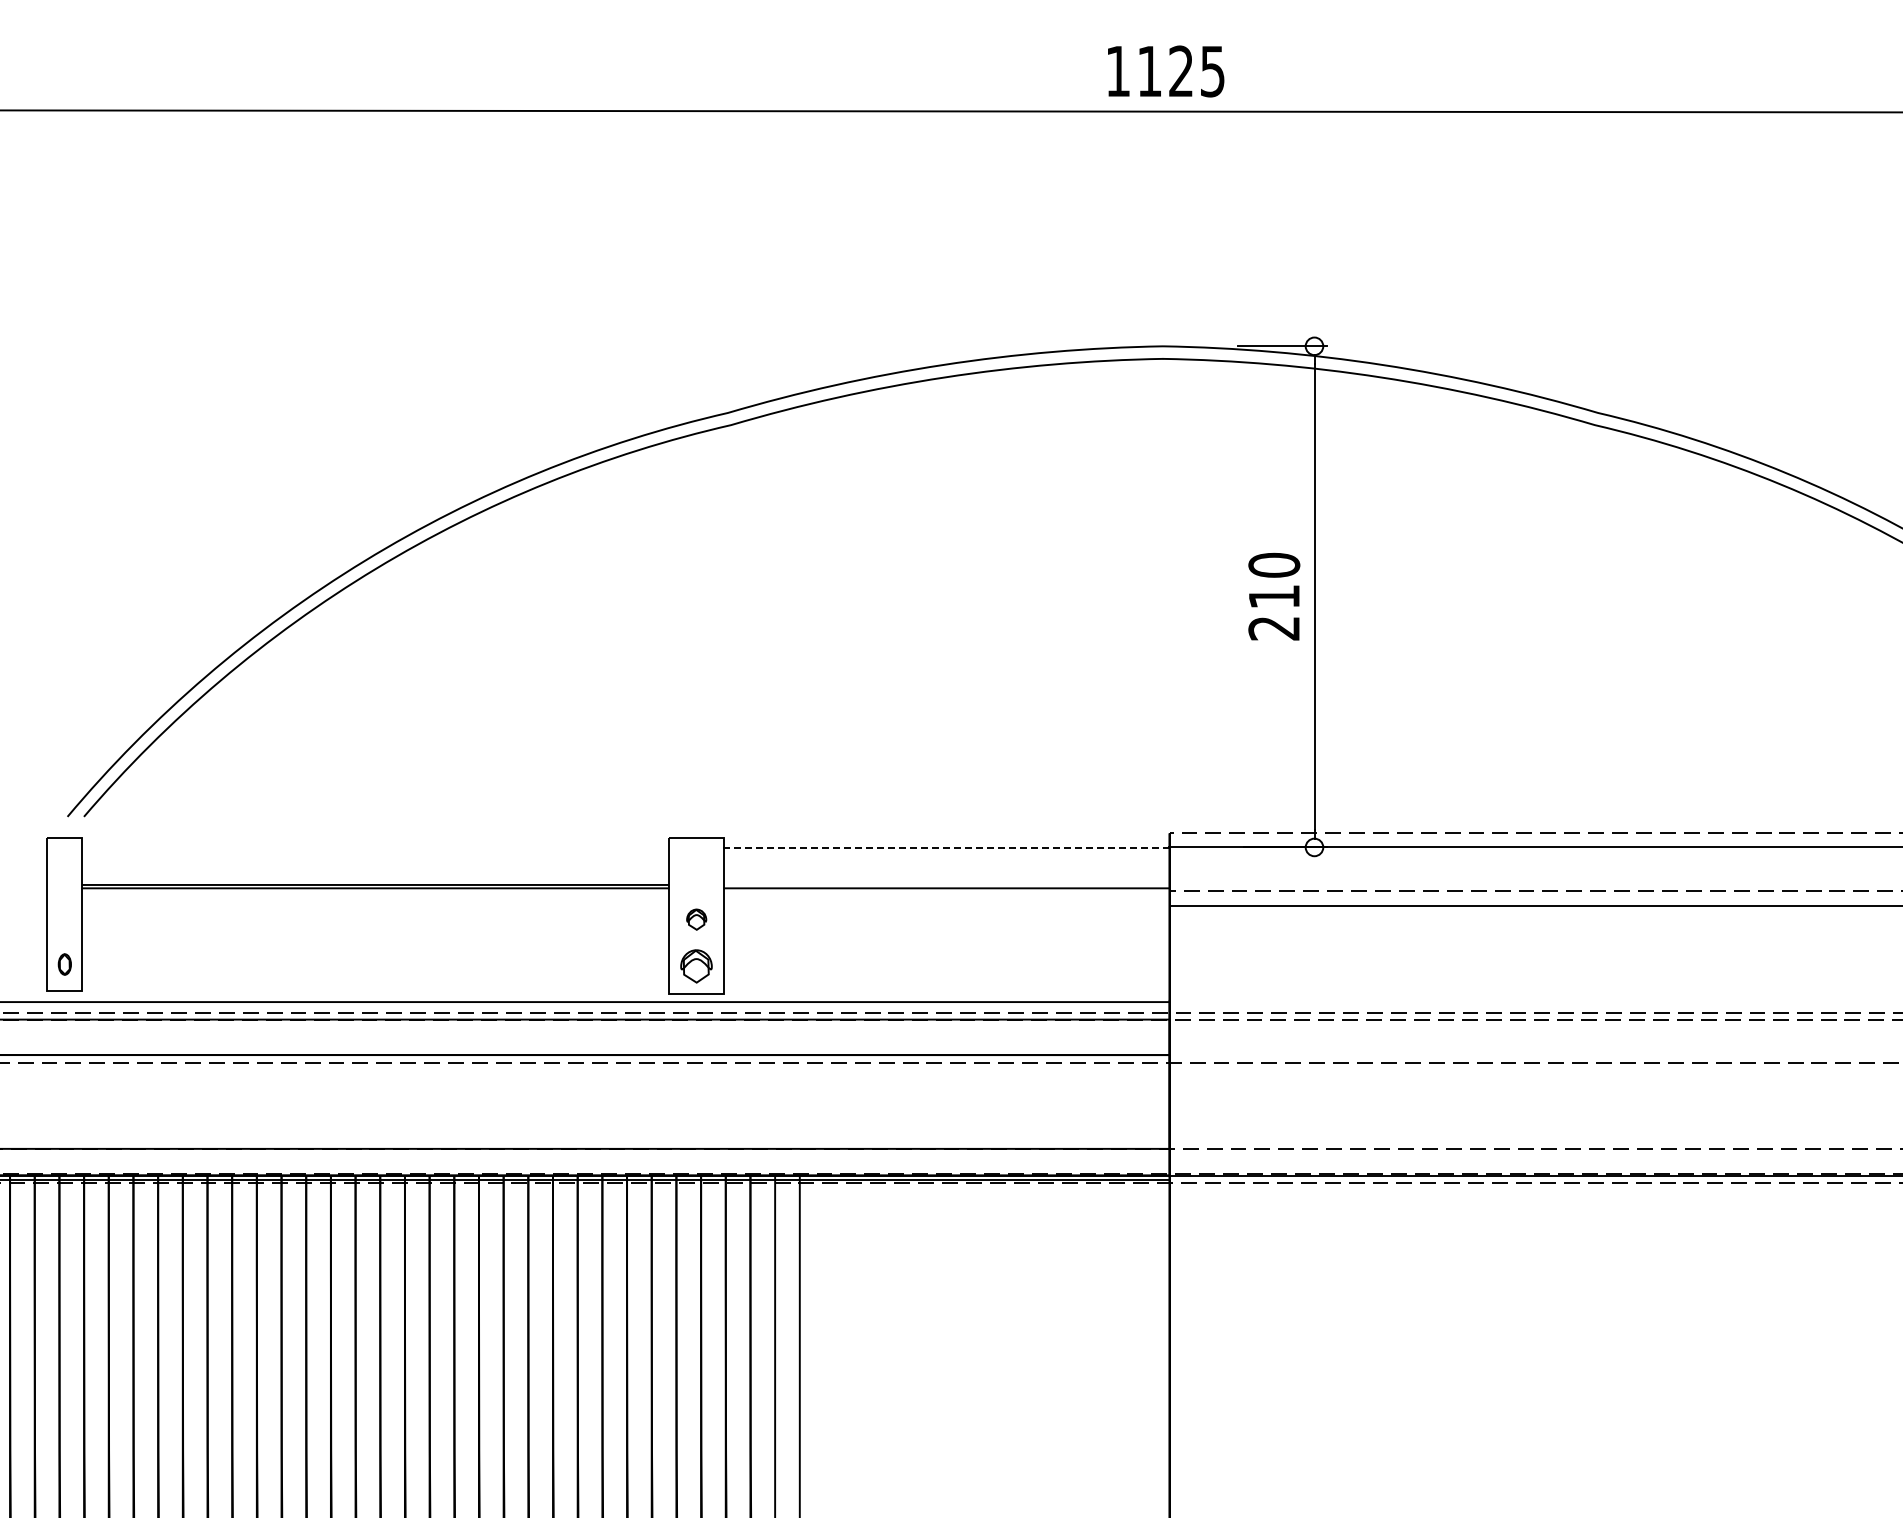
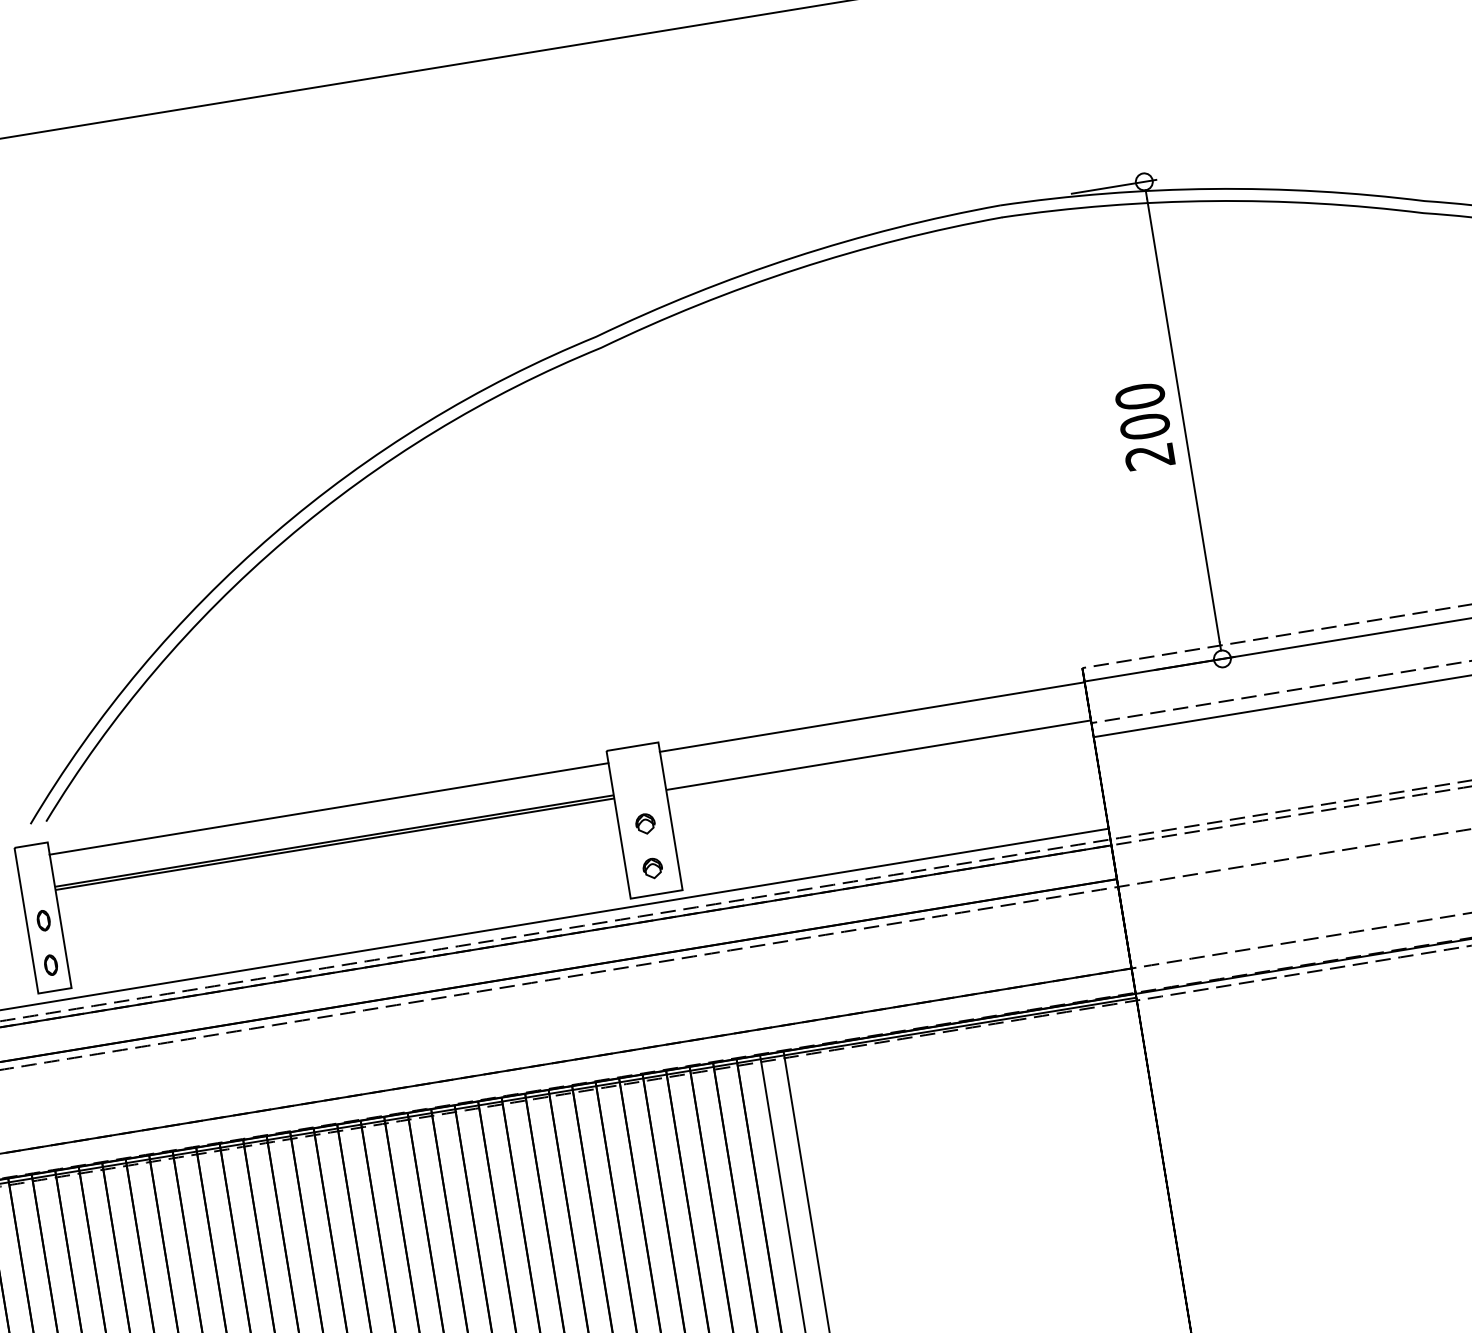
text: (1274, 596) -> (1145, 426), 210 -> 200
line: (945, 848) -> (871, 717), dashed -> solid
line: (374, 851) -> (328, 809), added
part: (64, 917) -> (43, 920), added
part: (696, 966) -> (652, 868), size x0.62

